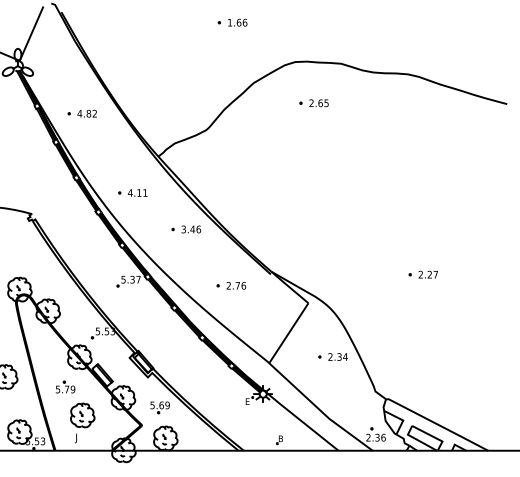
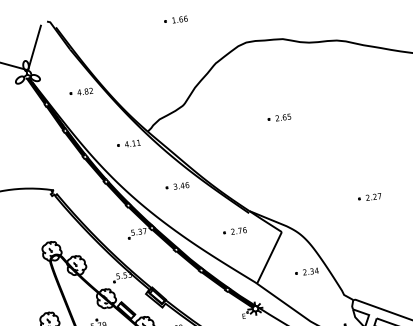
part: (232, 22) -> (175, 19), moved
part: (313, 103) -> (279, 118), moved
part: (81, 113) -> (80, 92), moved
part: (132, 192) -> (128, 143), moved
part: (231, 285) -> (235, 231), moved

